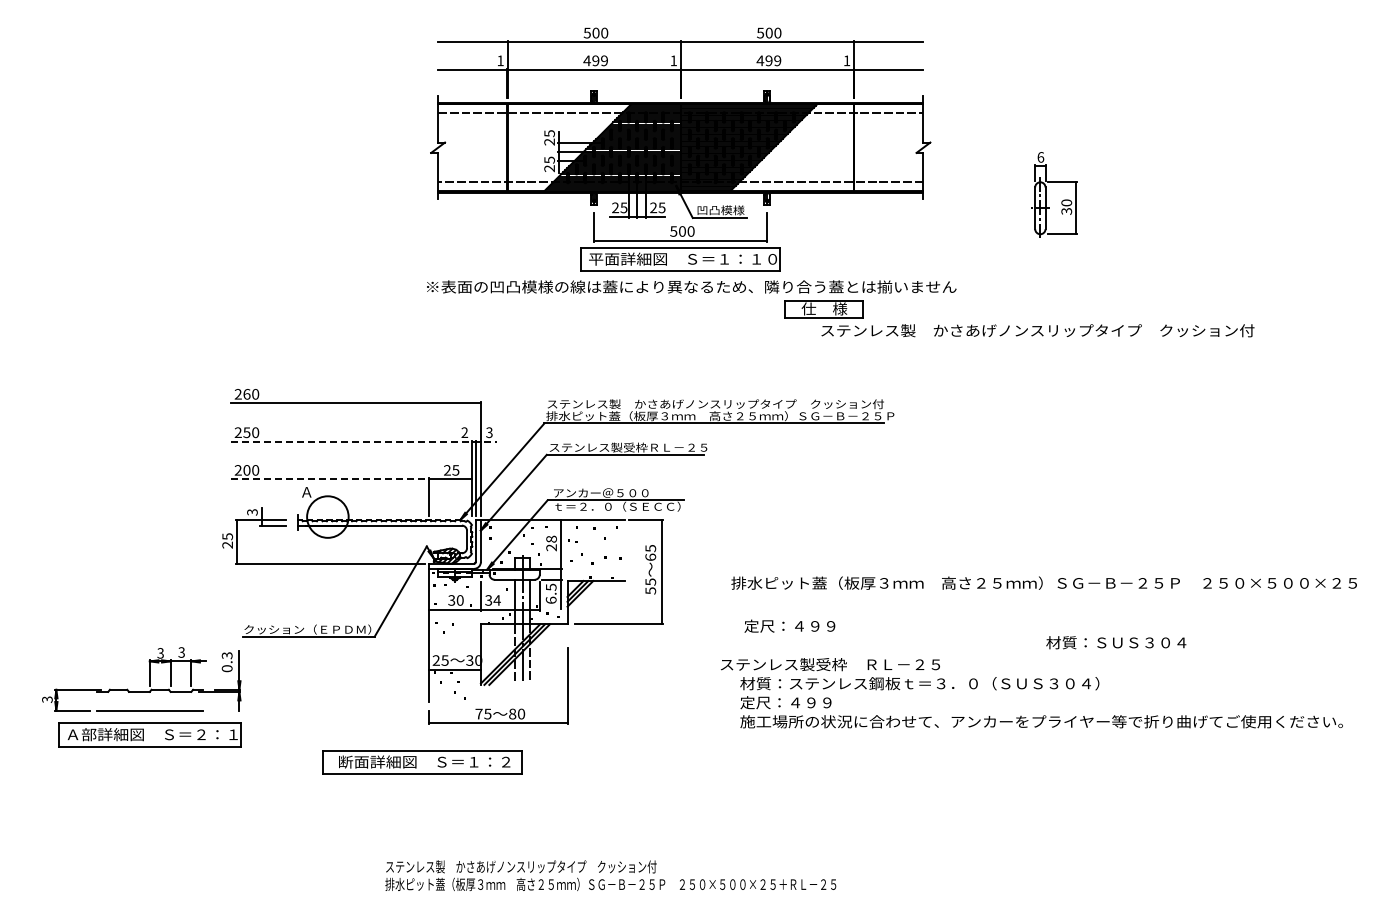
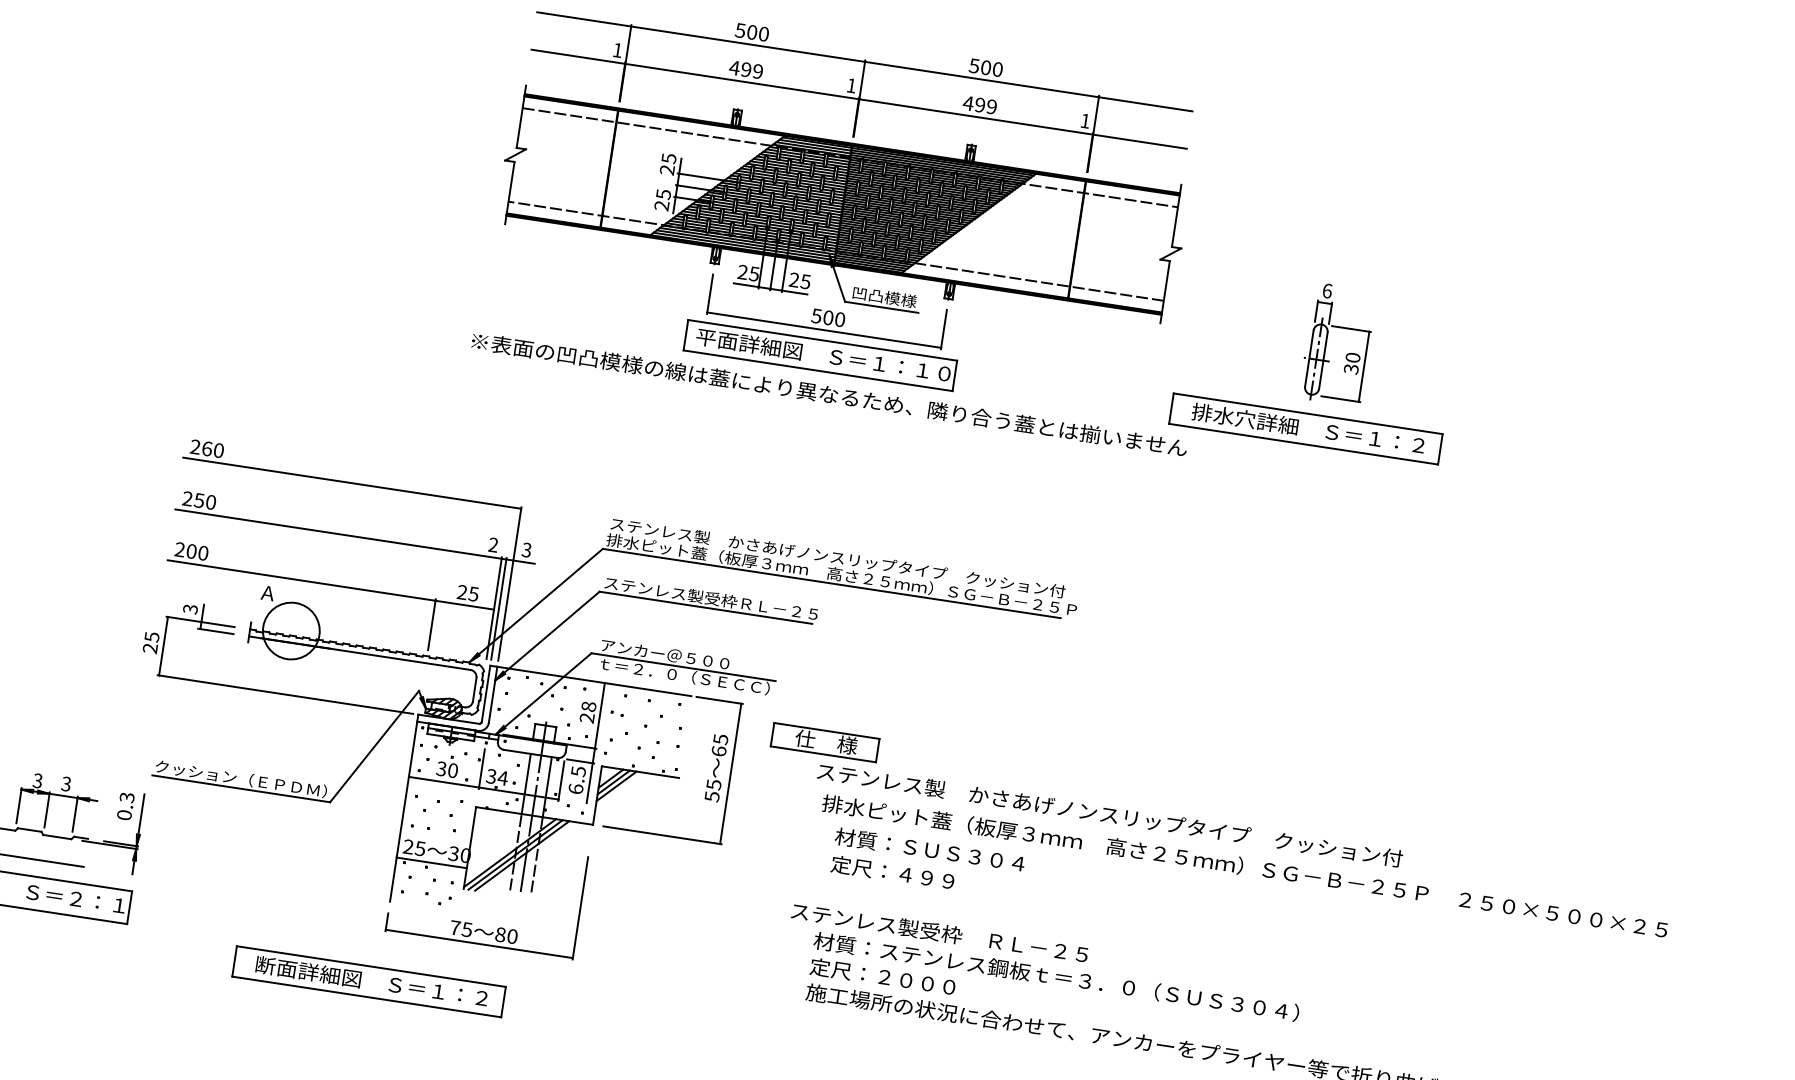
part: (1040, 259) -> (1306, 428), added
part: (1018, 326) -> (1084, 805), moved
line: (364, 441) -> (356, 536), dashed -> solid
line: (330, 479) -> (302, 580), dashed -> solid
text: (1116, 642) -> (930, 849), moved
text: (819, 702) -> (917, 981), 定尺：４９９ -> 定尺：２０００

